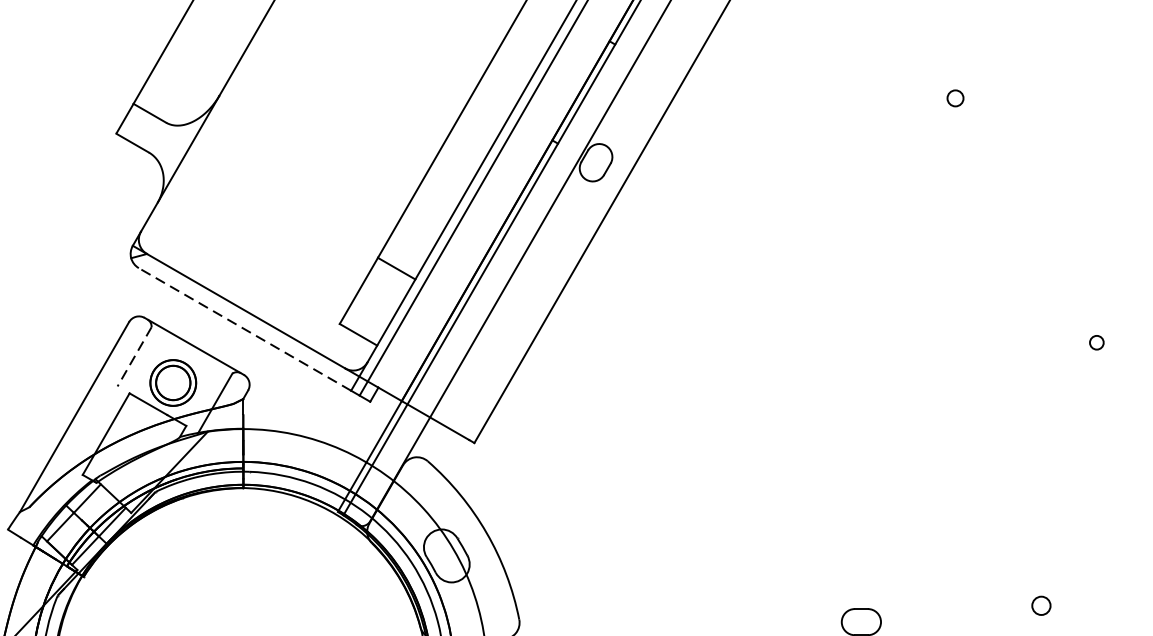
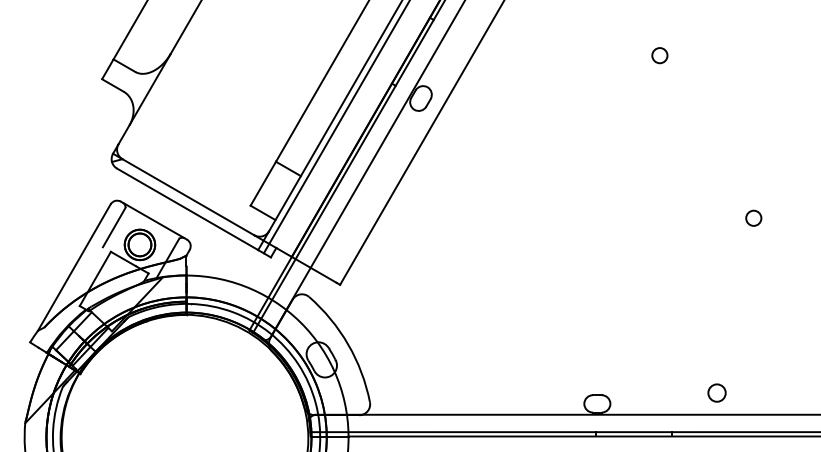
circle: (954, 98) -> (659, 55), size x1.43
line: (244, 329) -> (187, 209), dashed -> solid
circle: (1096, 341) -> (753, 217), size x1.67
line: (134, 356) -> (114, 227), dashed -> solid
circle: (1040, 604) -> (716, 392), size x1.43

